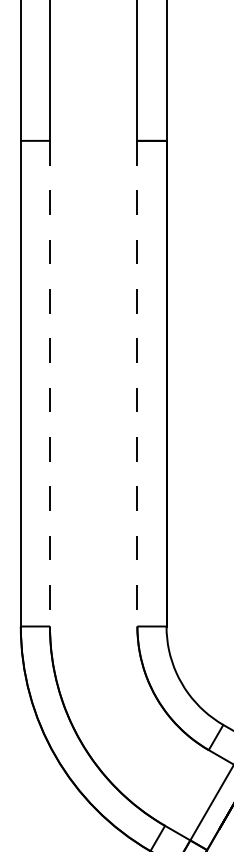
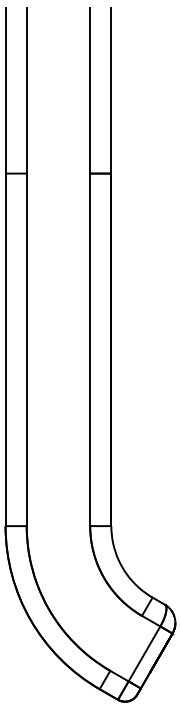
line: (49, 384) -> (26, 350), dashed -> solid
line: (137, 384) -> (90, 350), dashed -> solid

